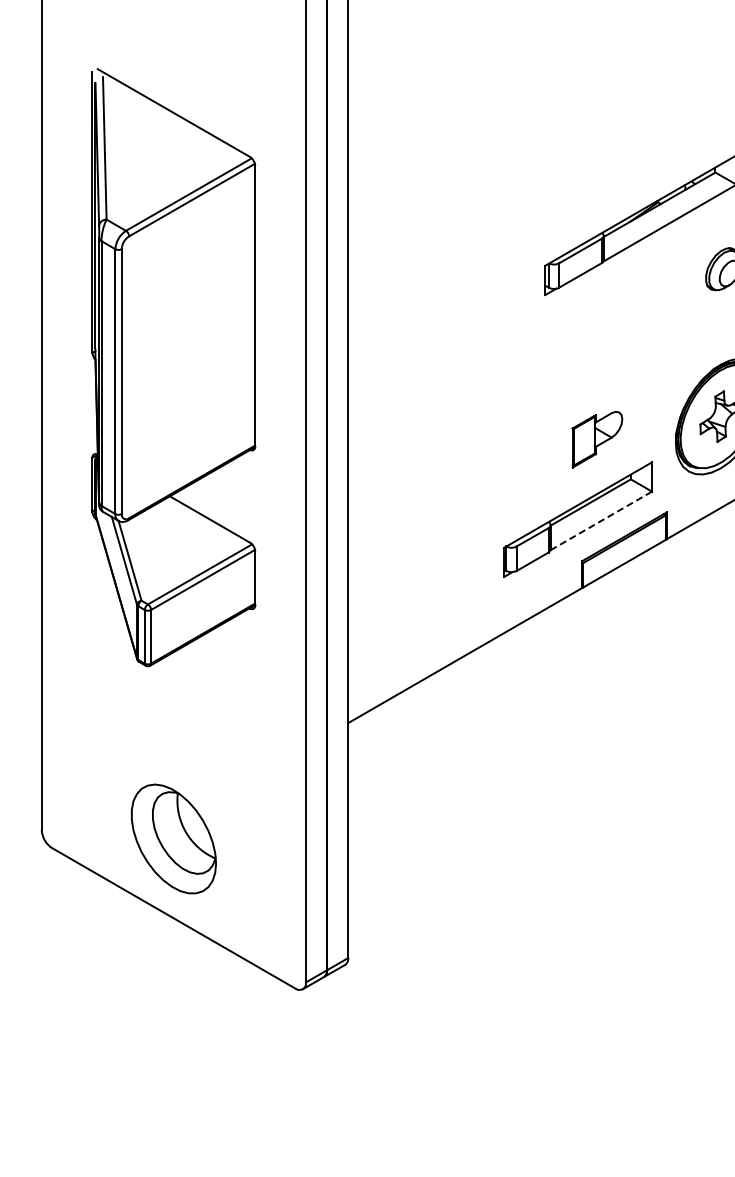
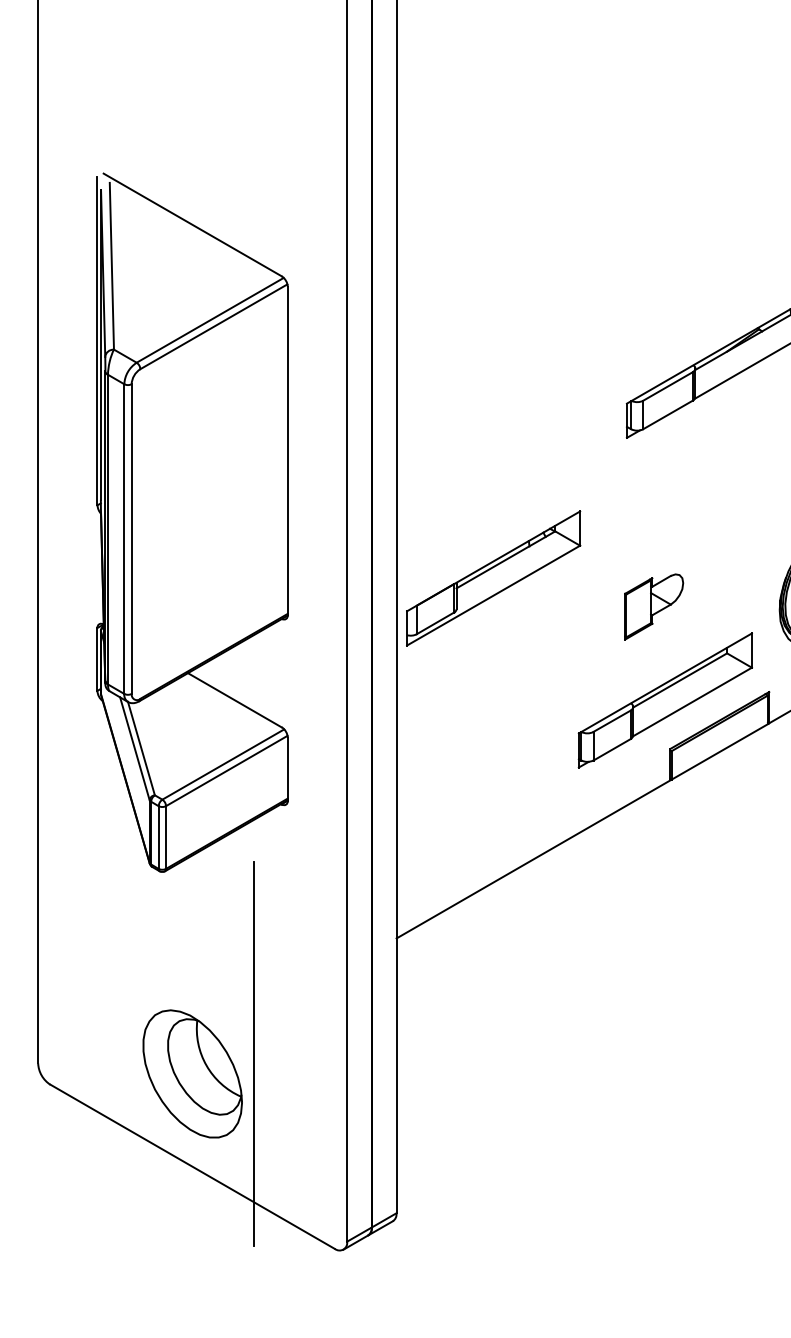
part: (431, 415) -> (493, 578), added
part: (597, 439) -> (654, 606), moved
line: (601, 520) -> (692, 701), dashed -> solid
line: (226, 821) -> (254, 1053), added

